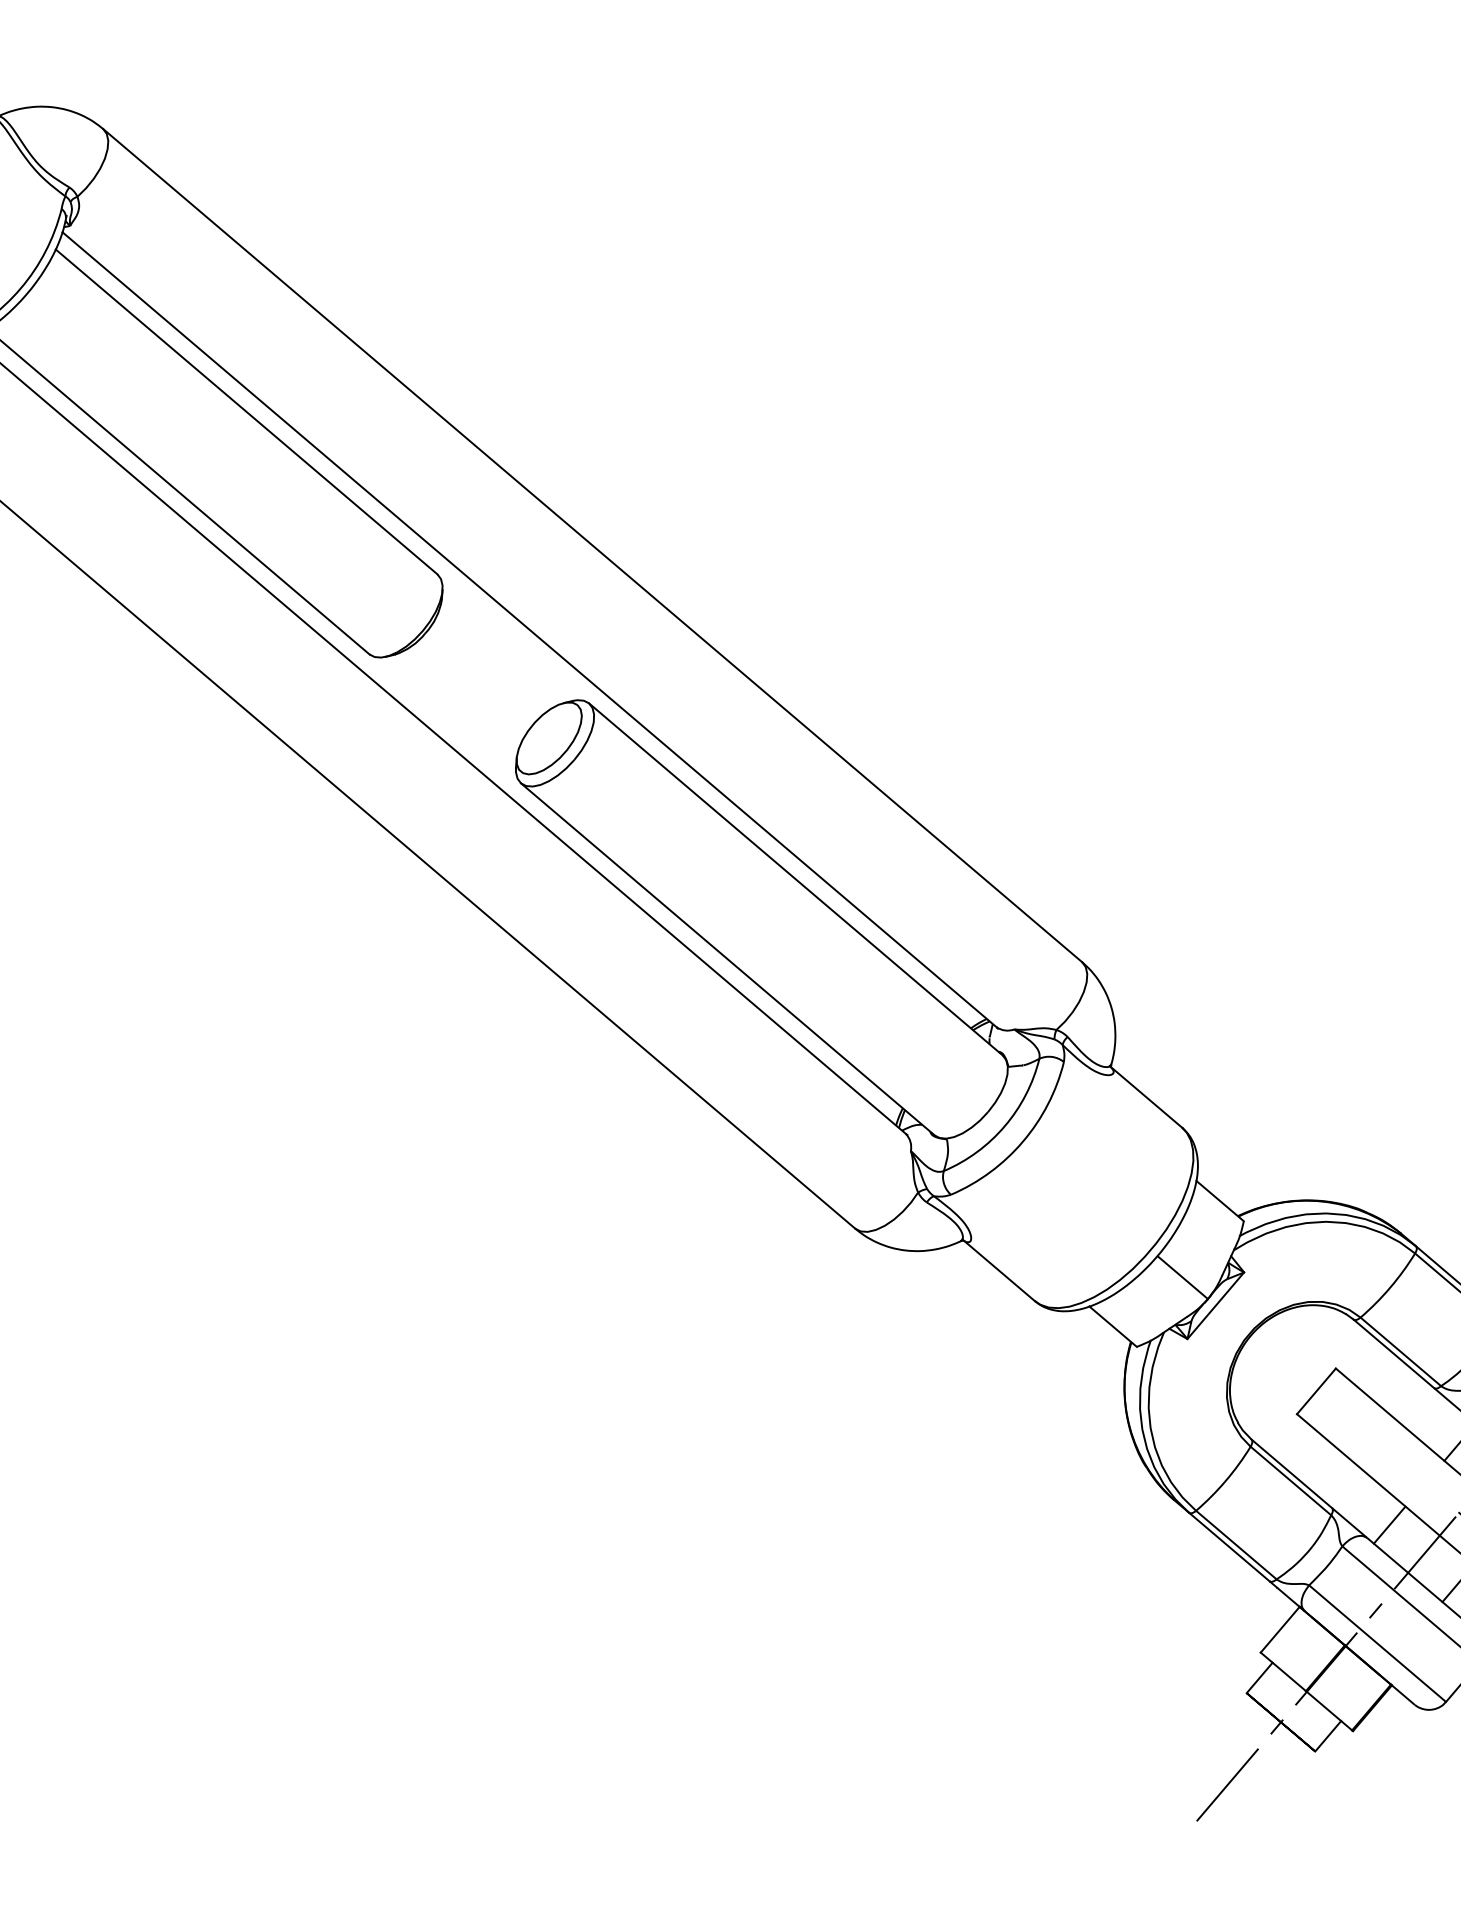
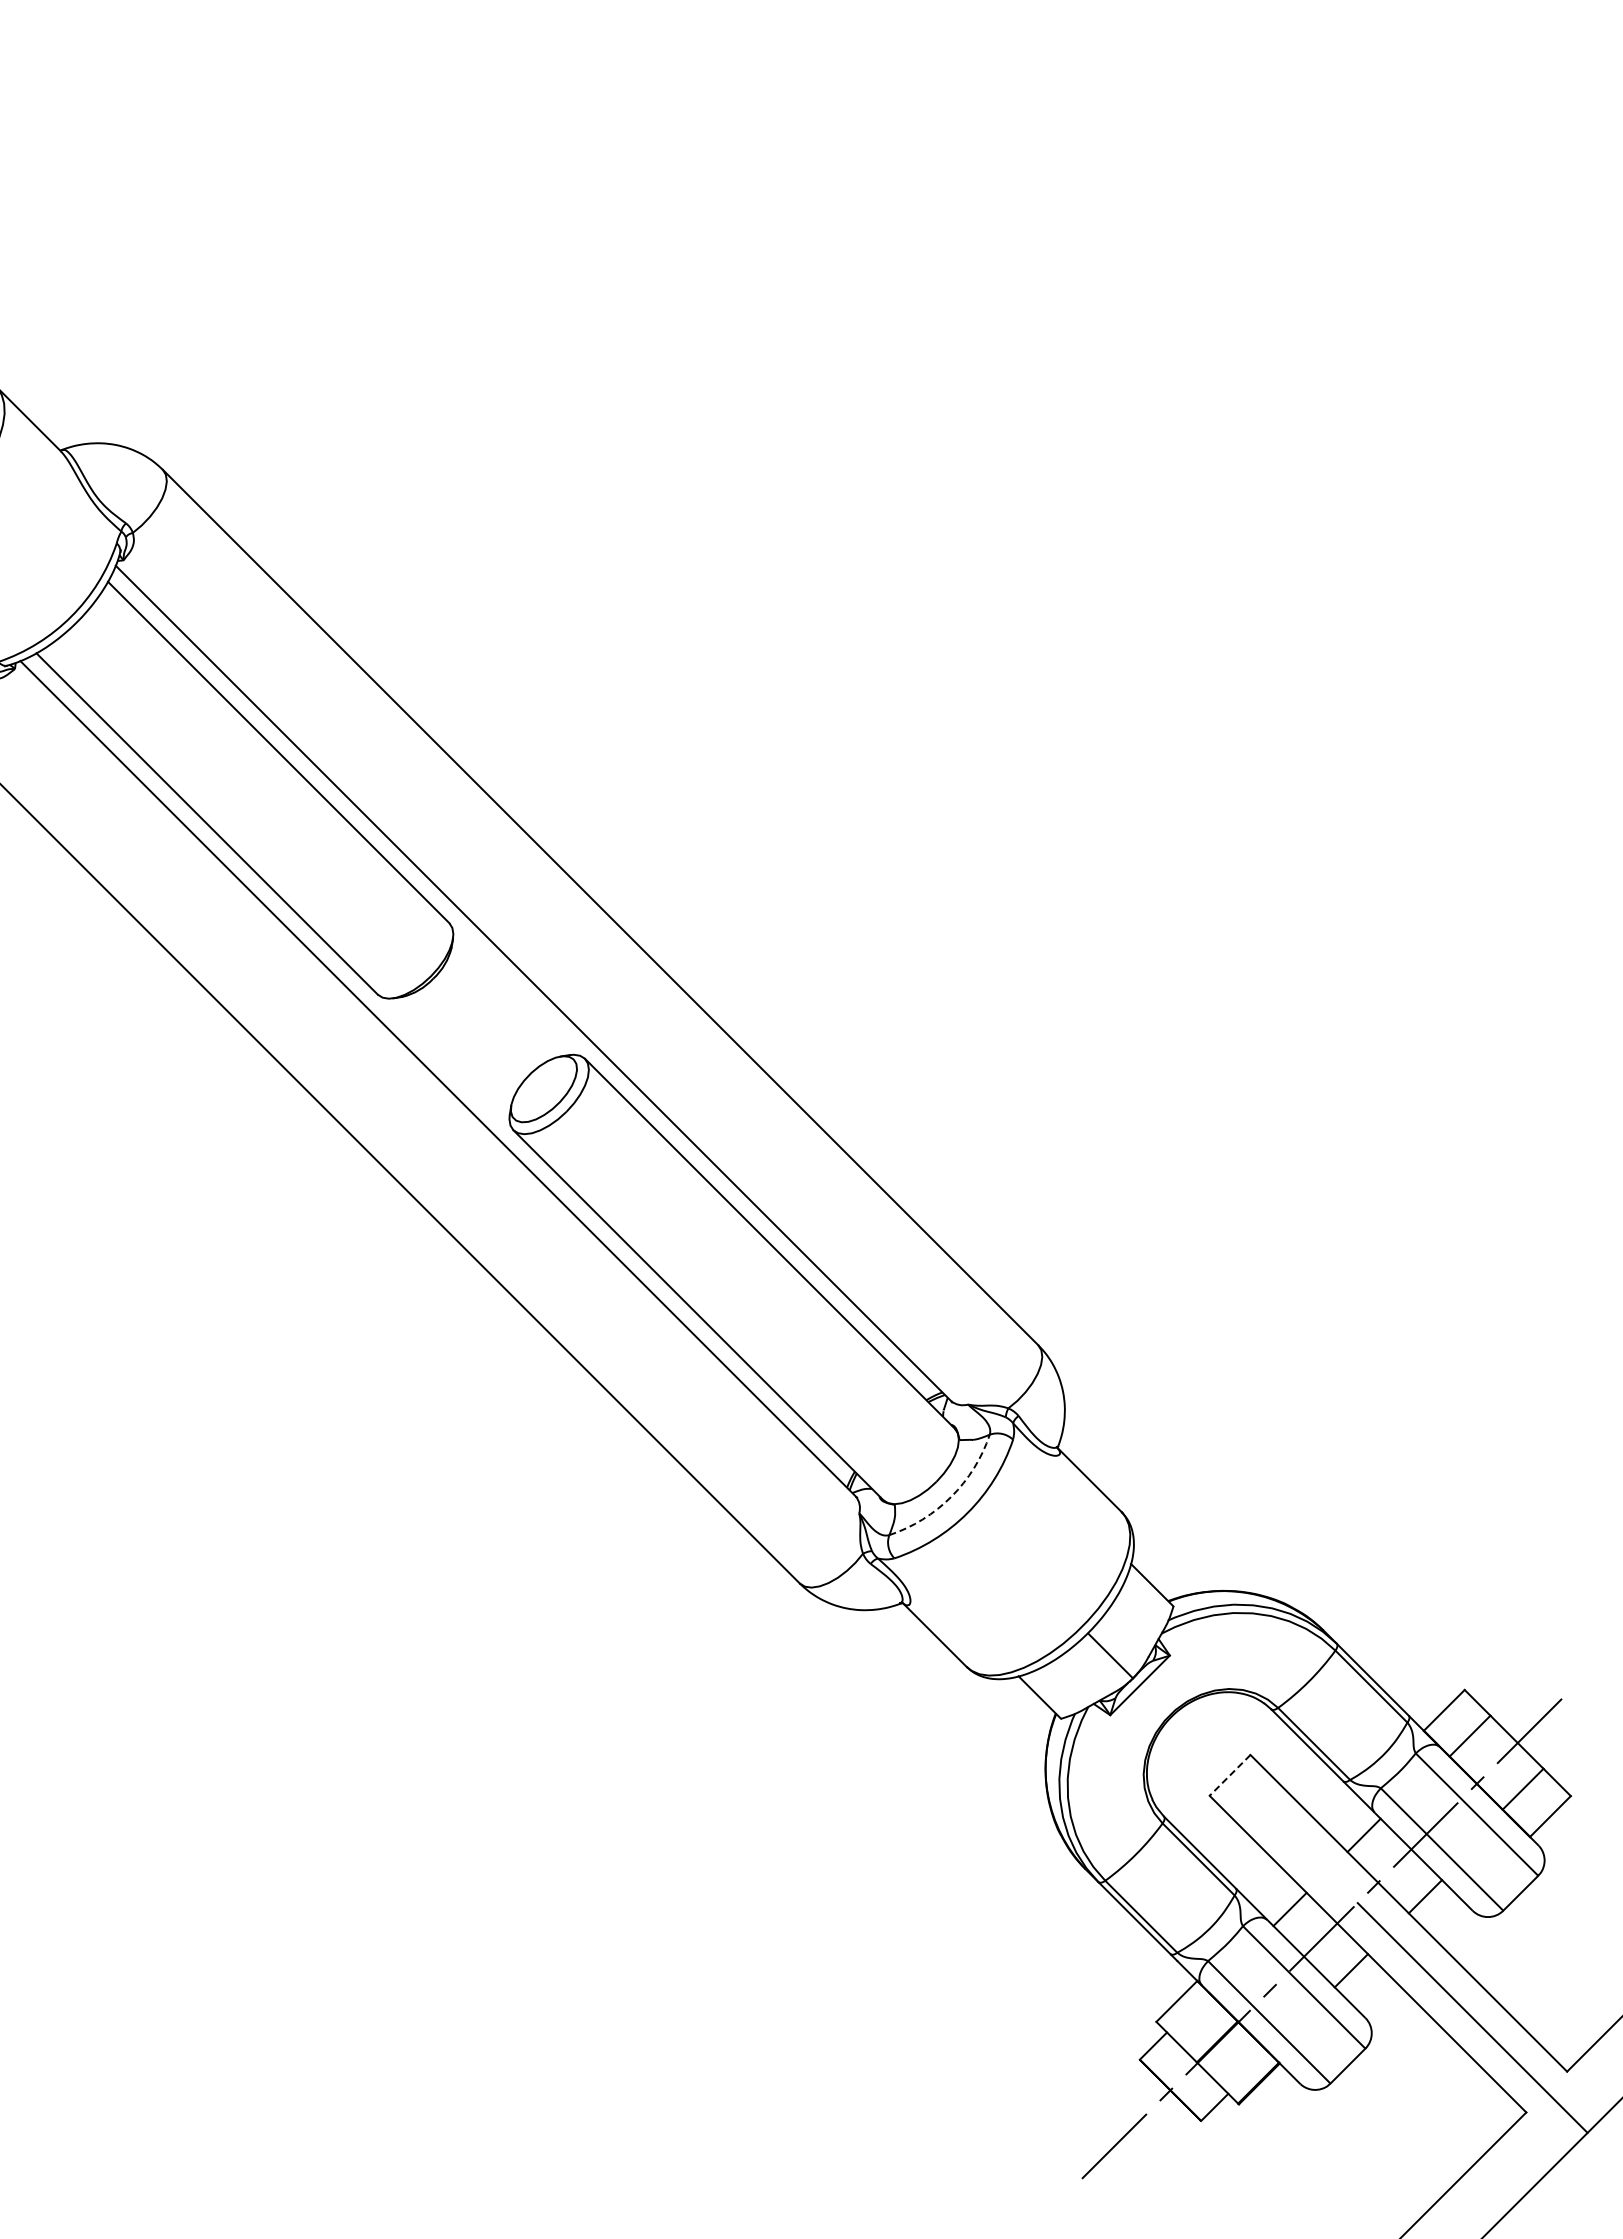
arc: (1004, 1125) -> (951, 1496), solid -> dashed
line: (1316, 1391) -> (1230, 1775), solid -> dashed

